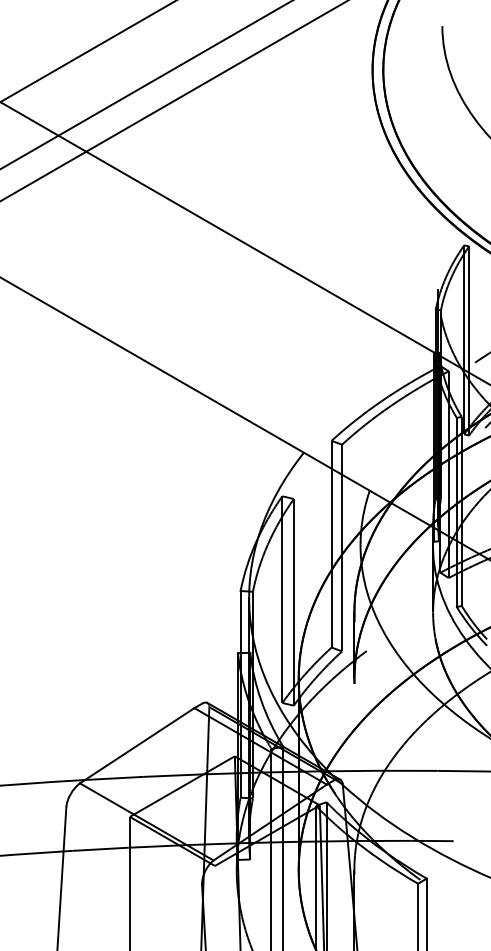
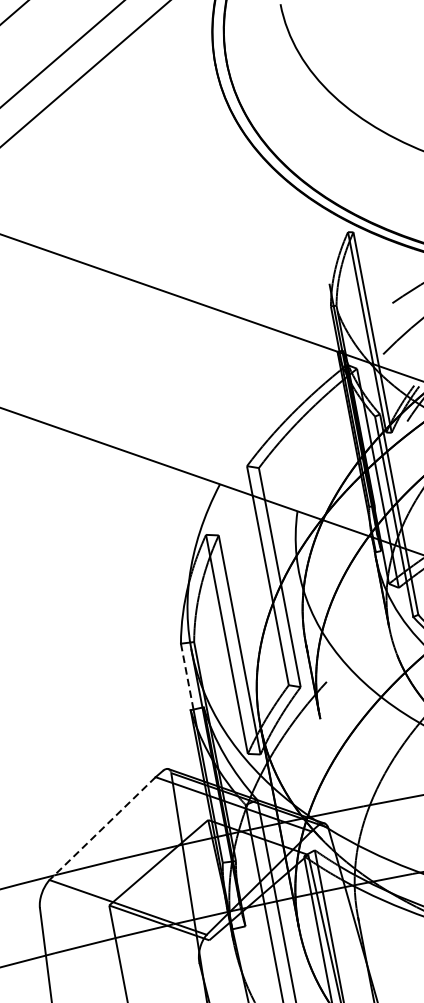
line: (240, 621) -> (186, 676), solid -> dashed
line: (136, 746) -> (102, 829), solid -> dashed

